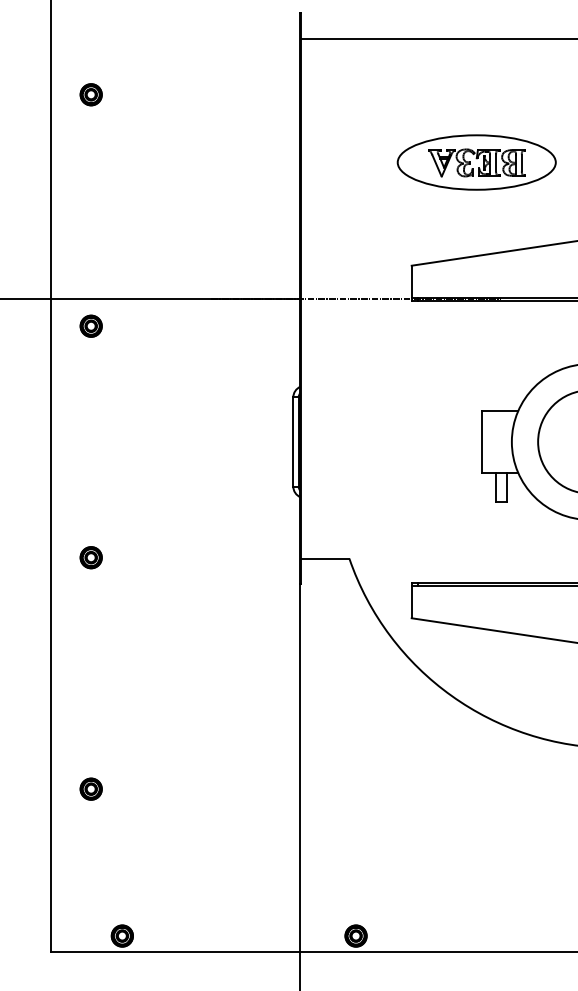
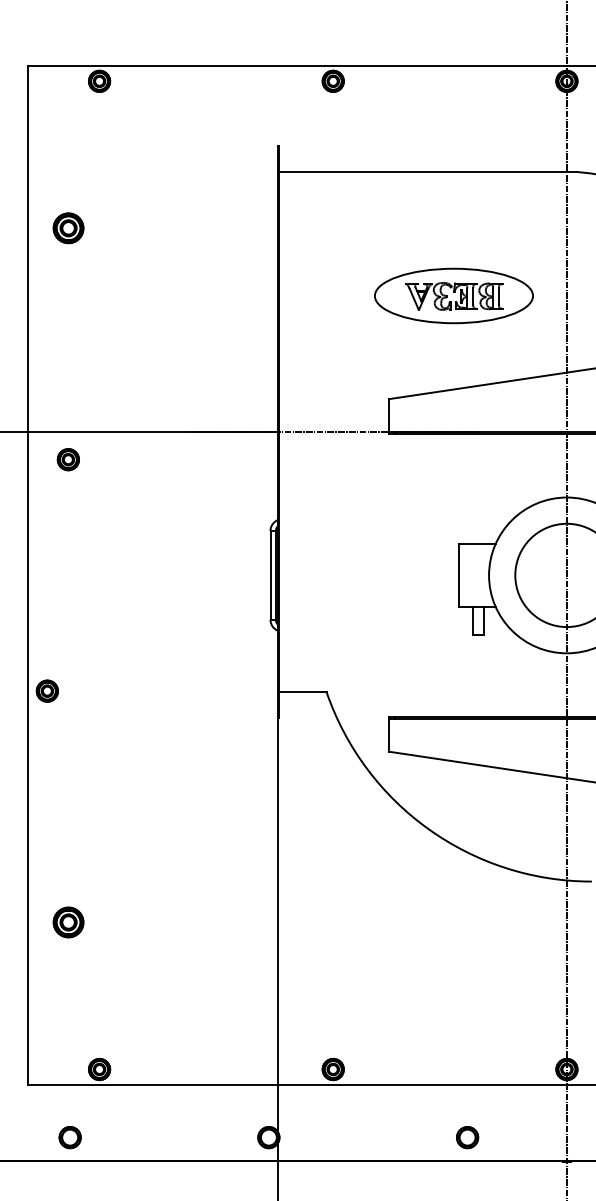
part: (90, 94) -> (67, 227), size x1.4
part: (90, 557) -> (46, 690), moved
part: (90, 789) -> (67, 922), size x1.4

